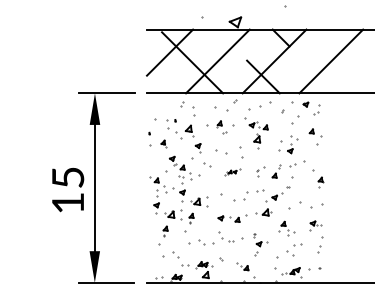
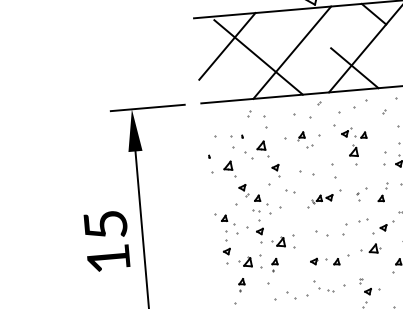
part: (163, 143) -> (229, 168), size x1.67
part: (232, 172) -> (324, 199), size x1.67
part: (228, 198) -> (322, 234), size x0.62

